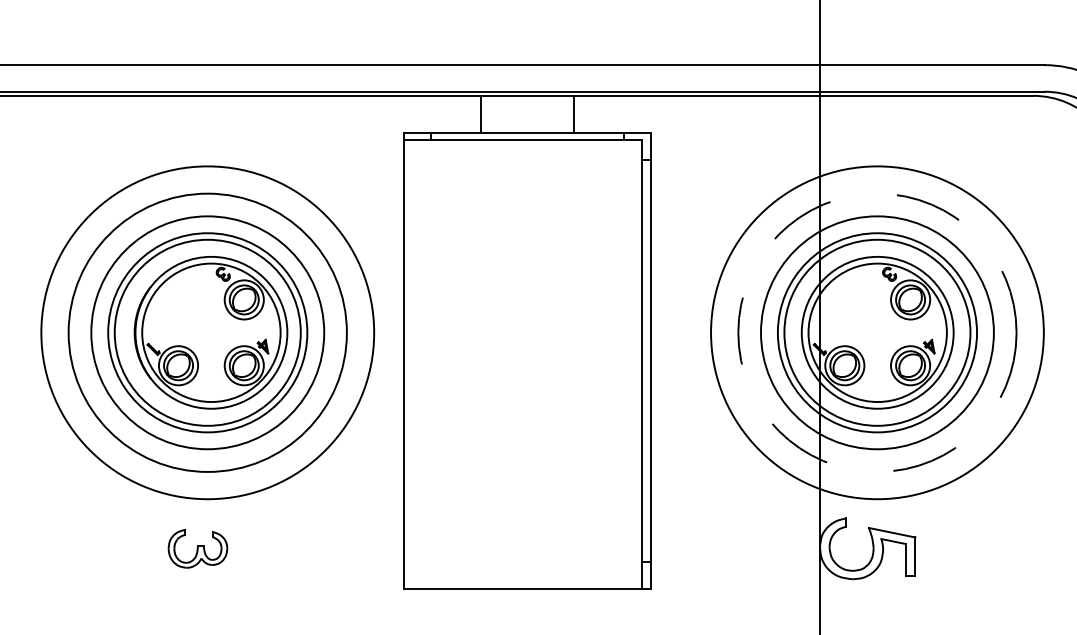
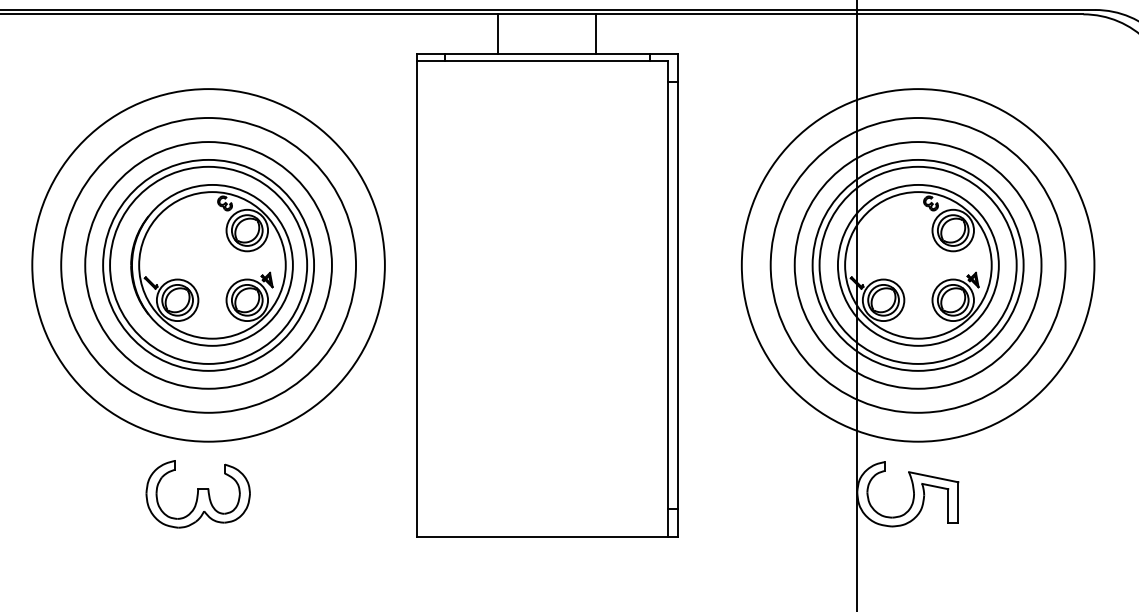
circle: (877, 332) -> (918, 265), dashed -> solid
part: (197, 548) -> (197, 493), size x1.67

